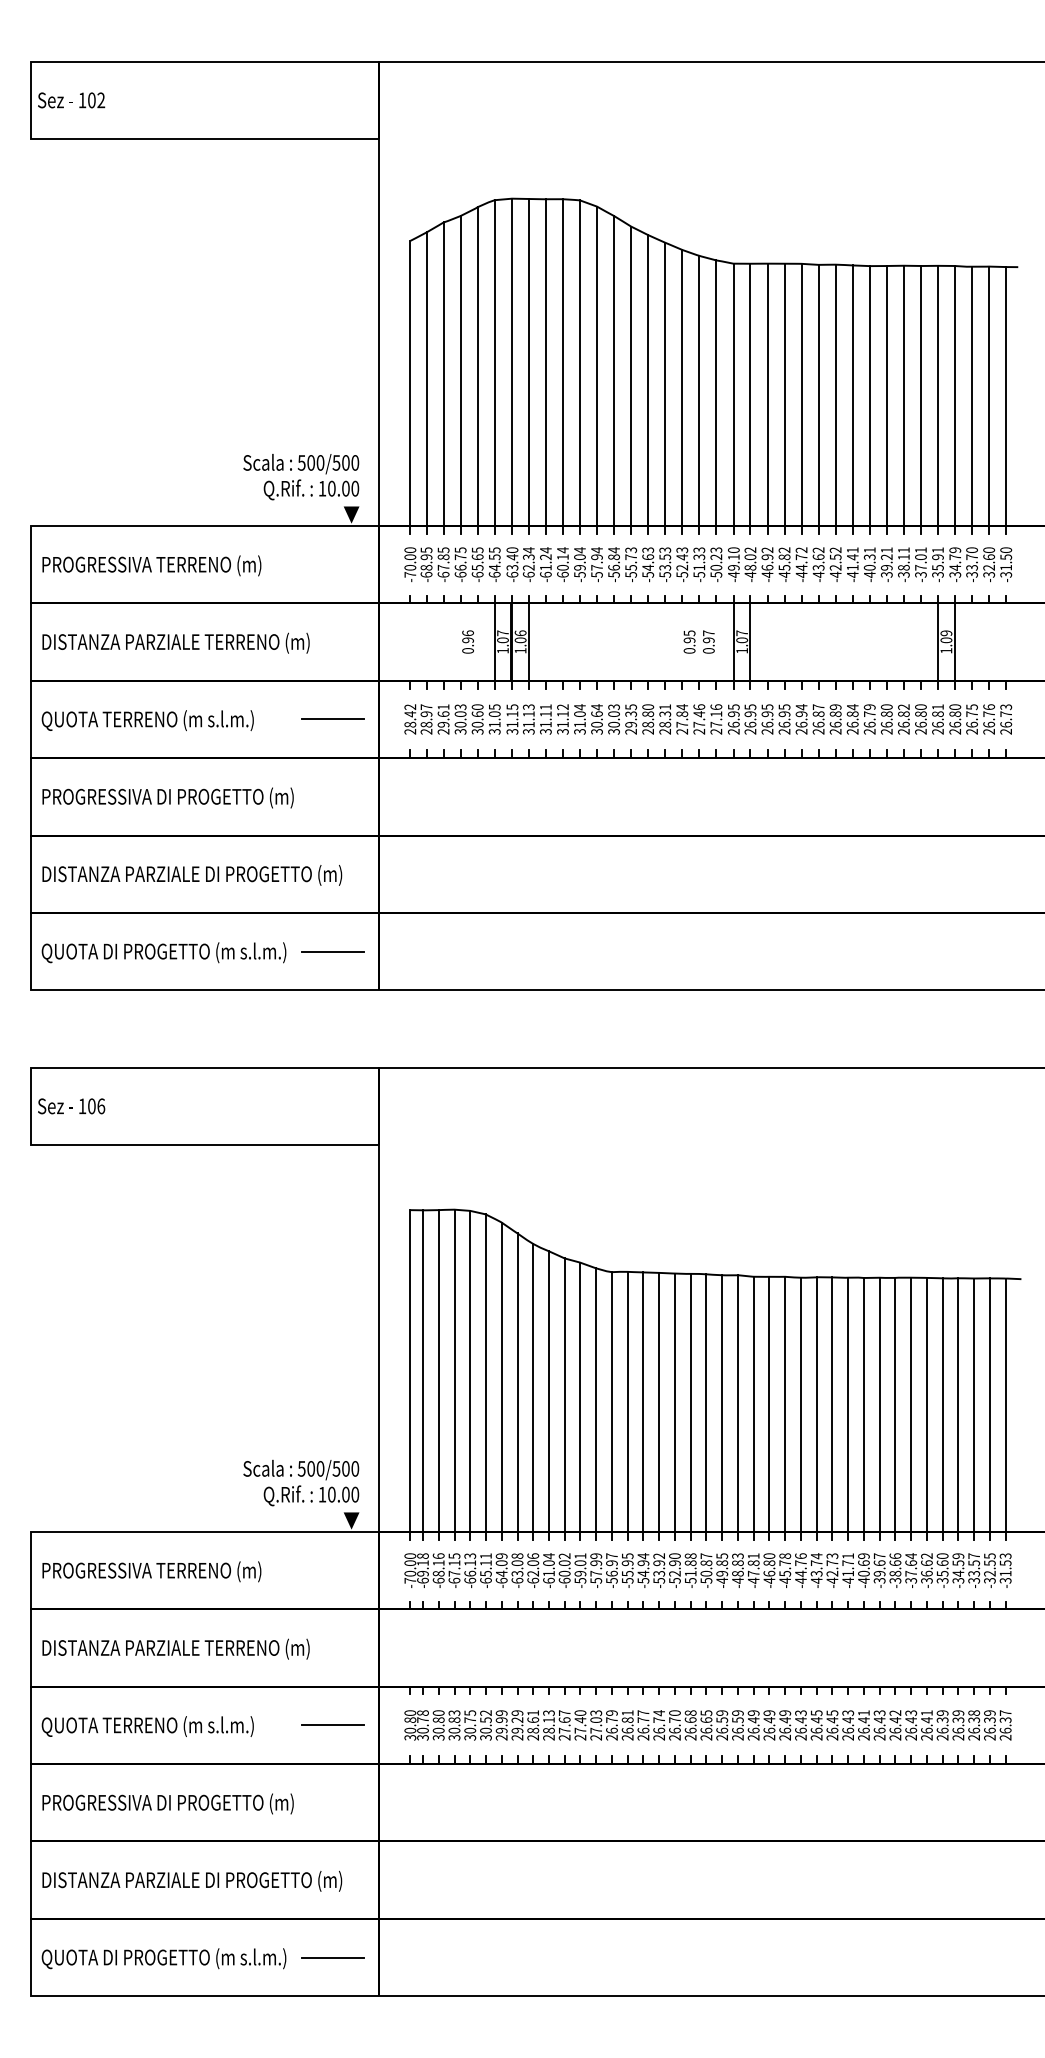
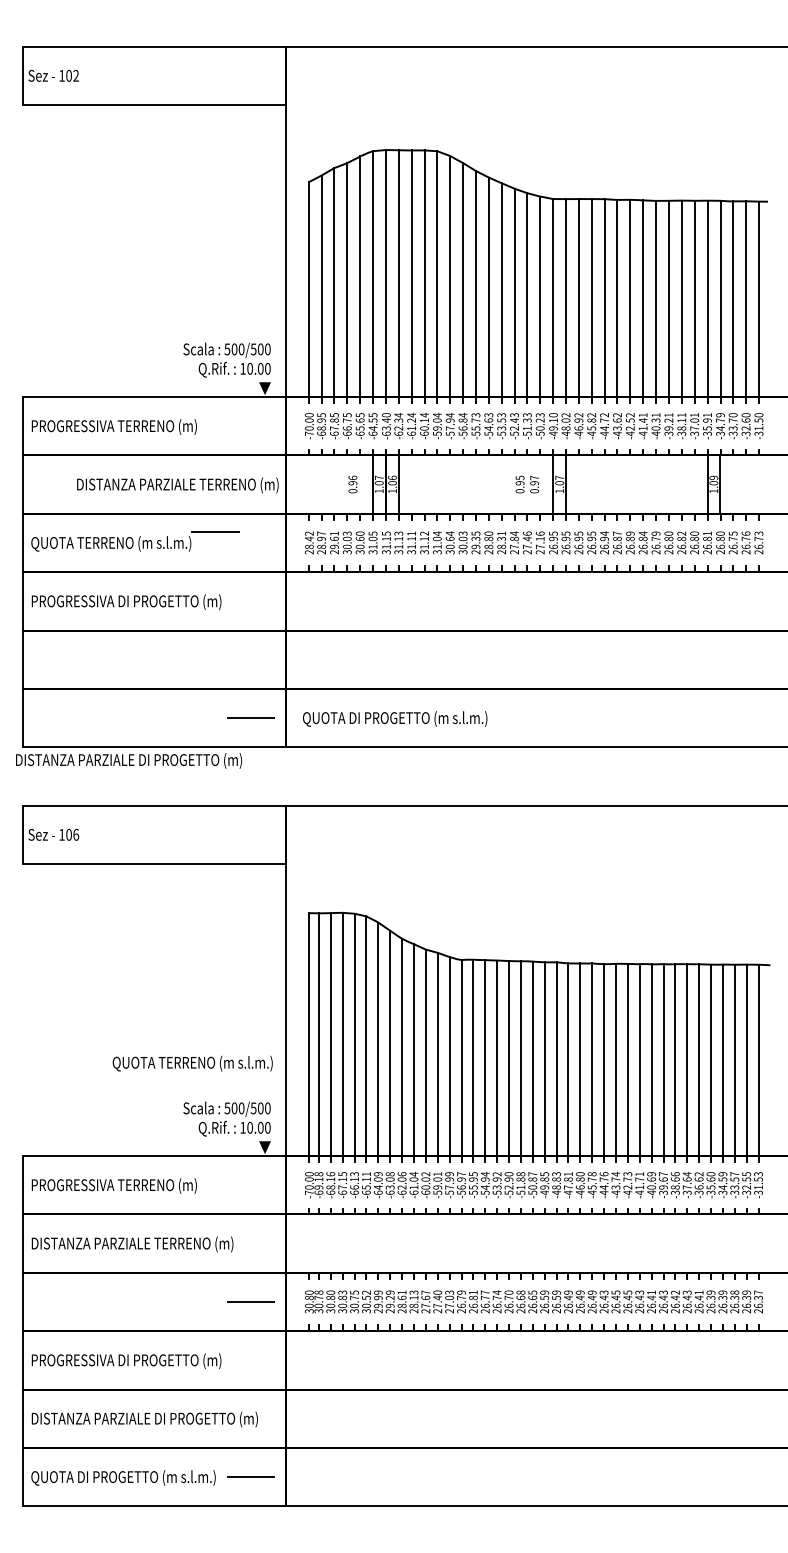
text: (175, 642) -> (177, 484), moved
line: (332, 718) -> (215, 530), moved
text: (192, 875) -> (129, 761), moved
text: (163, 952) -> (394, 718), moved
text: (147, 1726) -> (192, 1063), moved

